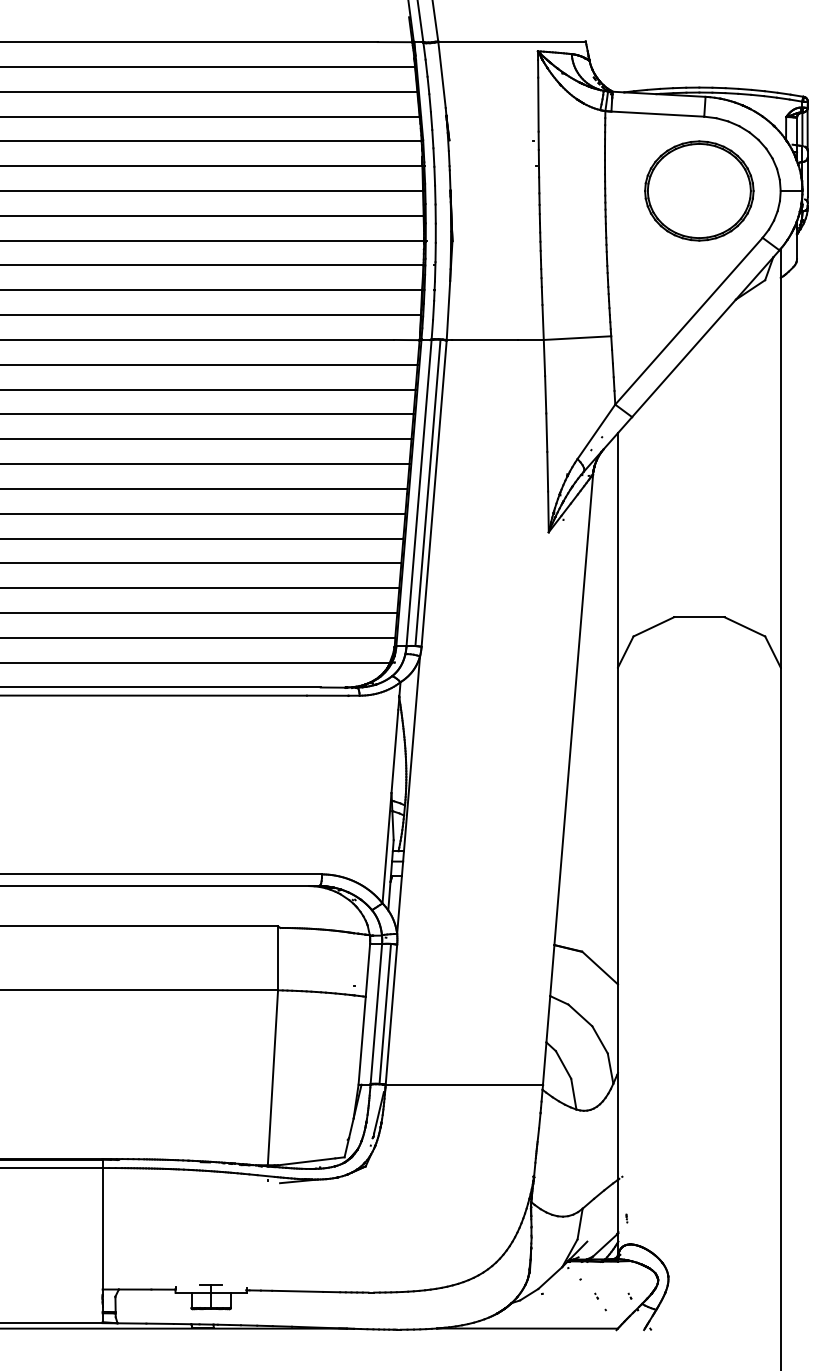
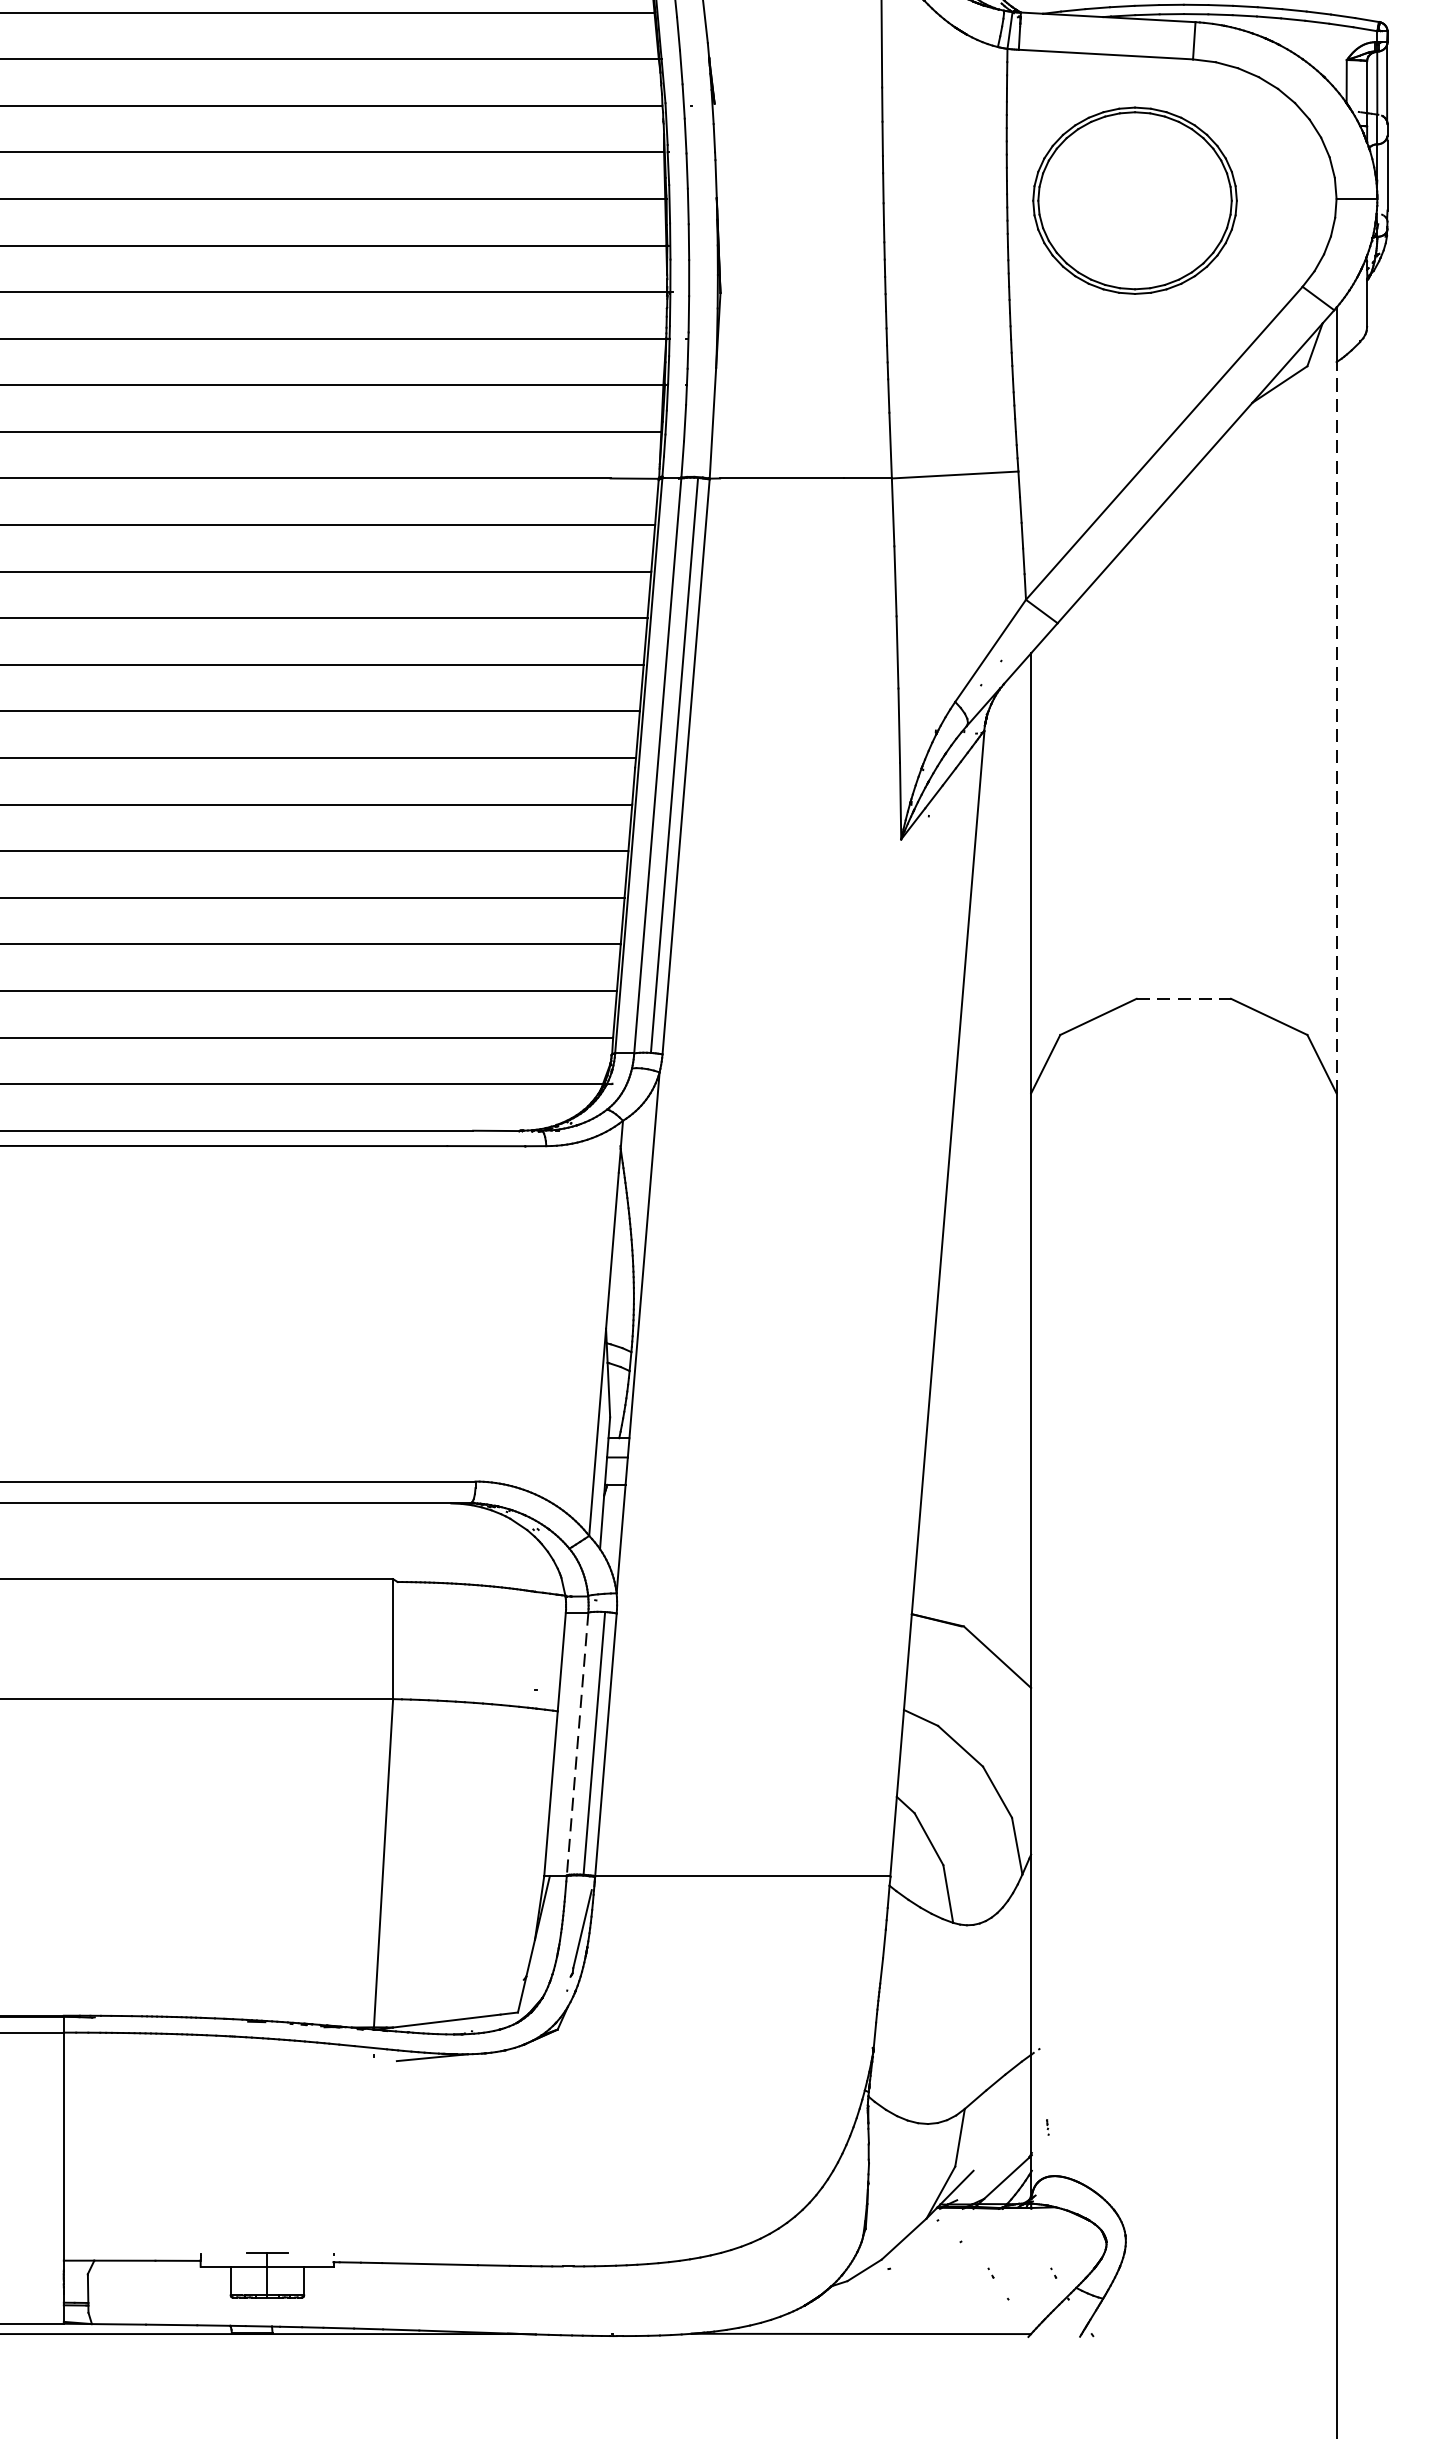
part: (699, 190) -> (1135, 199), moved
line: (780, 472) -> (1336, 727), solid -> dashed
line: (699, 617) -> (1184, 999), solid -> dashed
line: (376, 1014) -> (577, 1744), solid -> dashed

